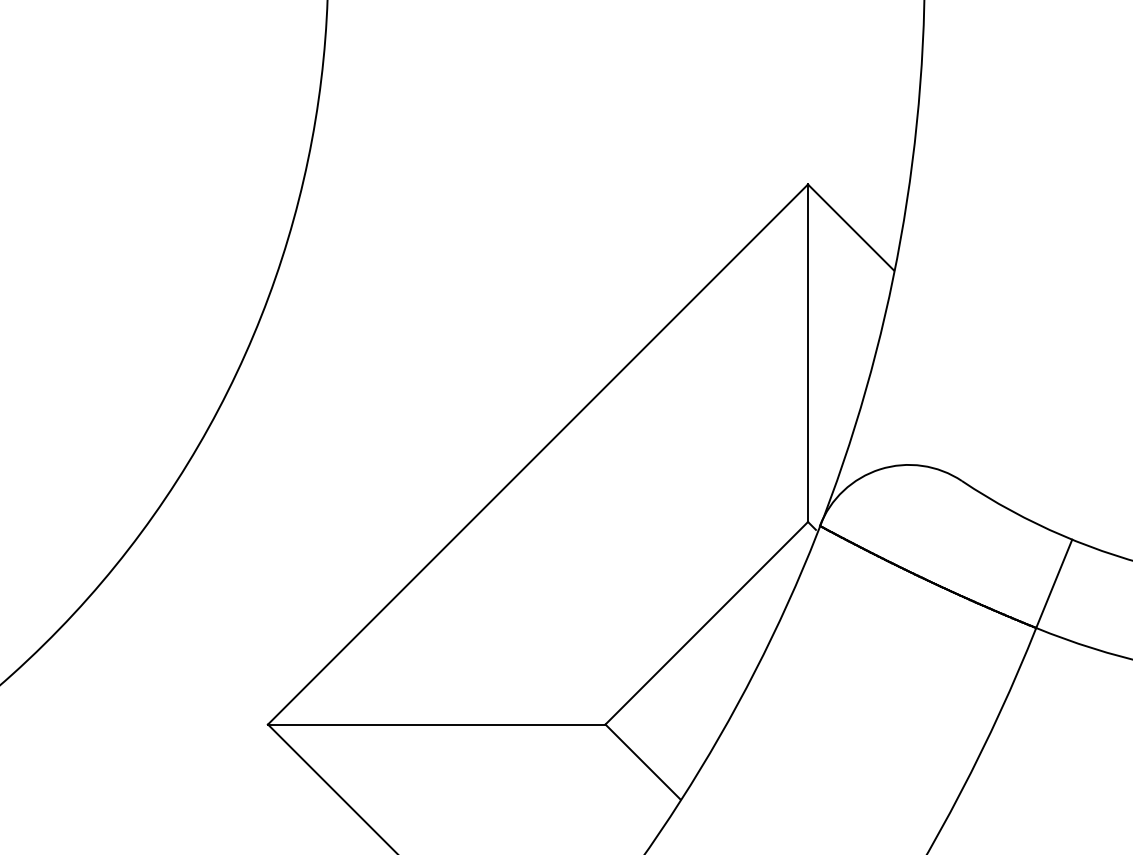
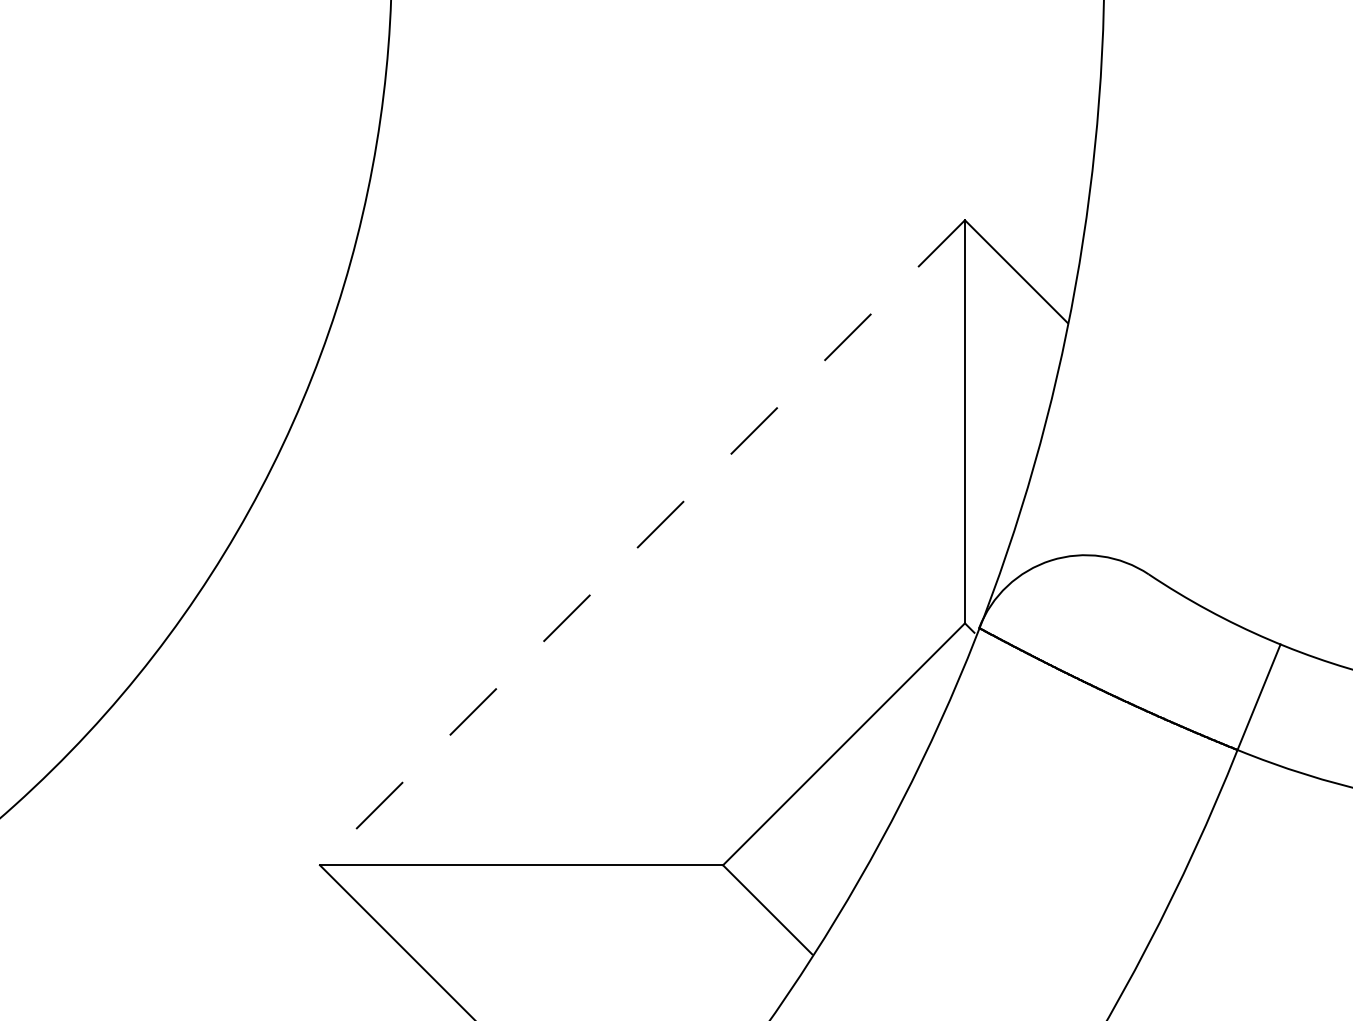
line: (538, 454) -> (643, 542), solid -> dashed

